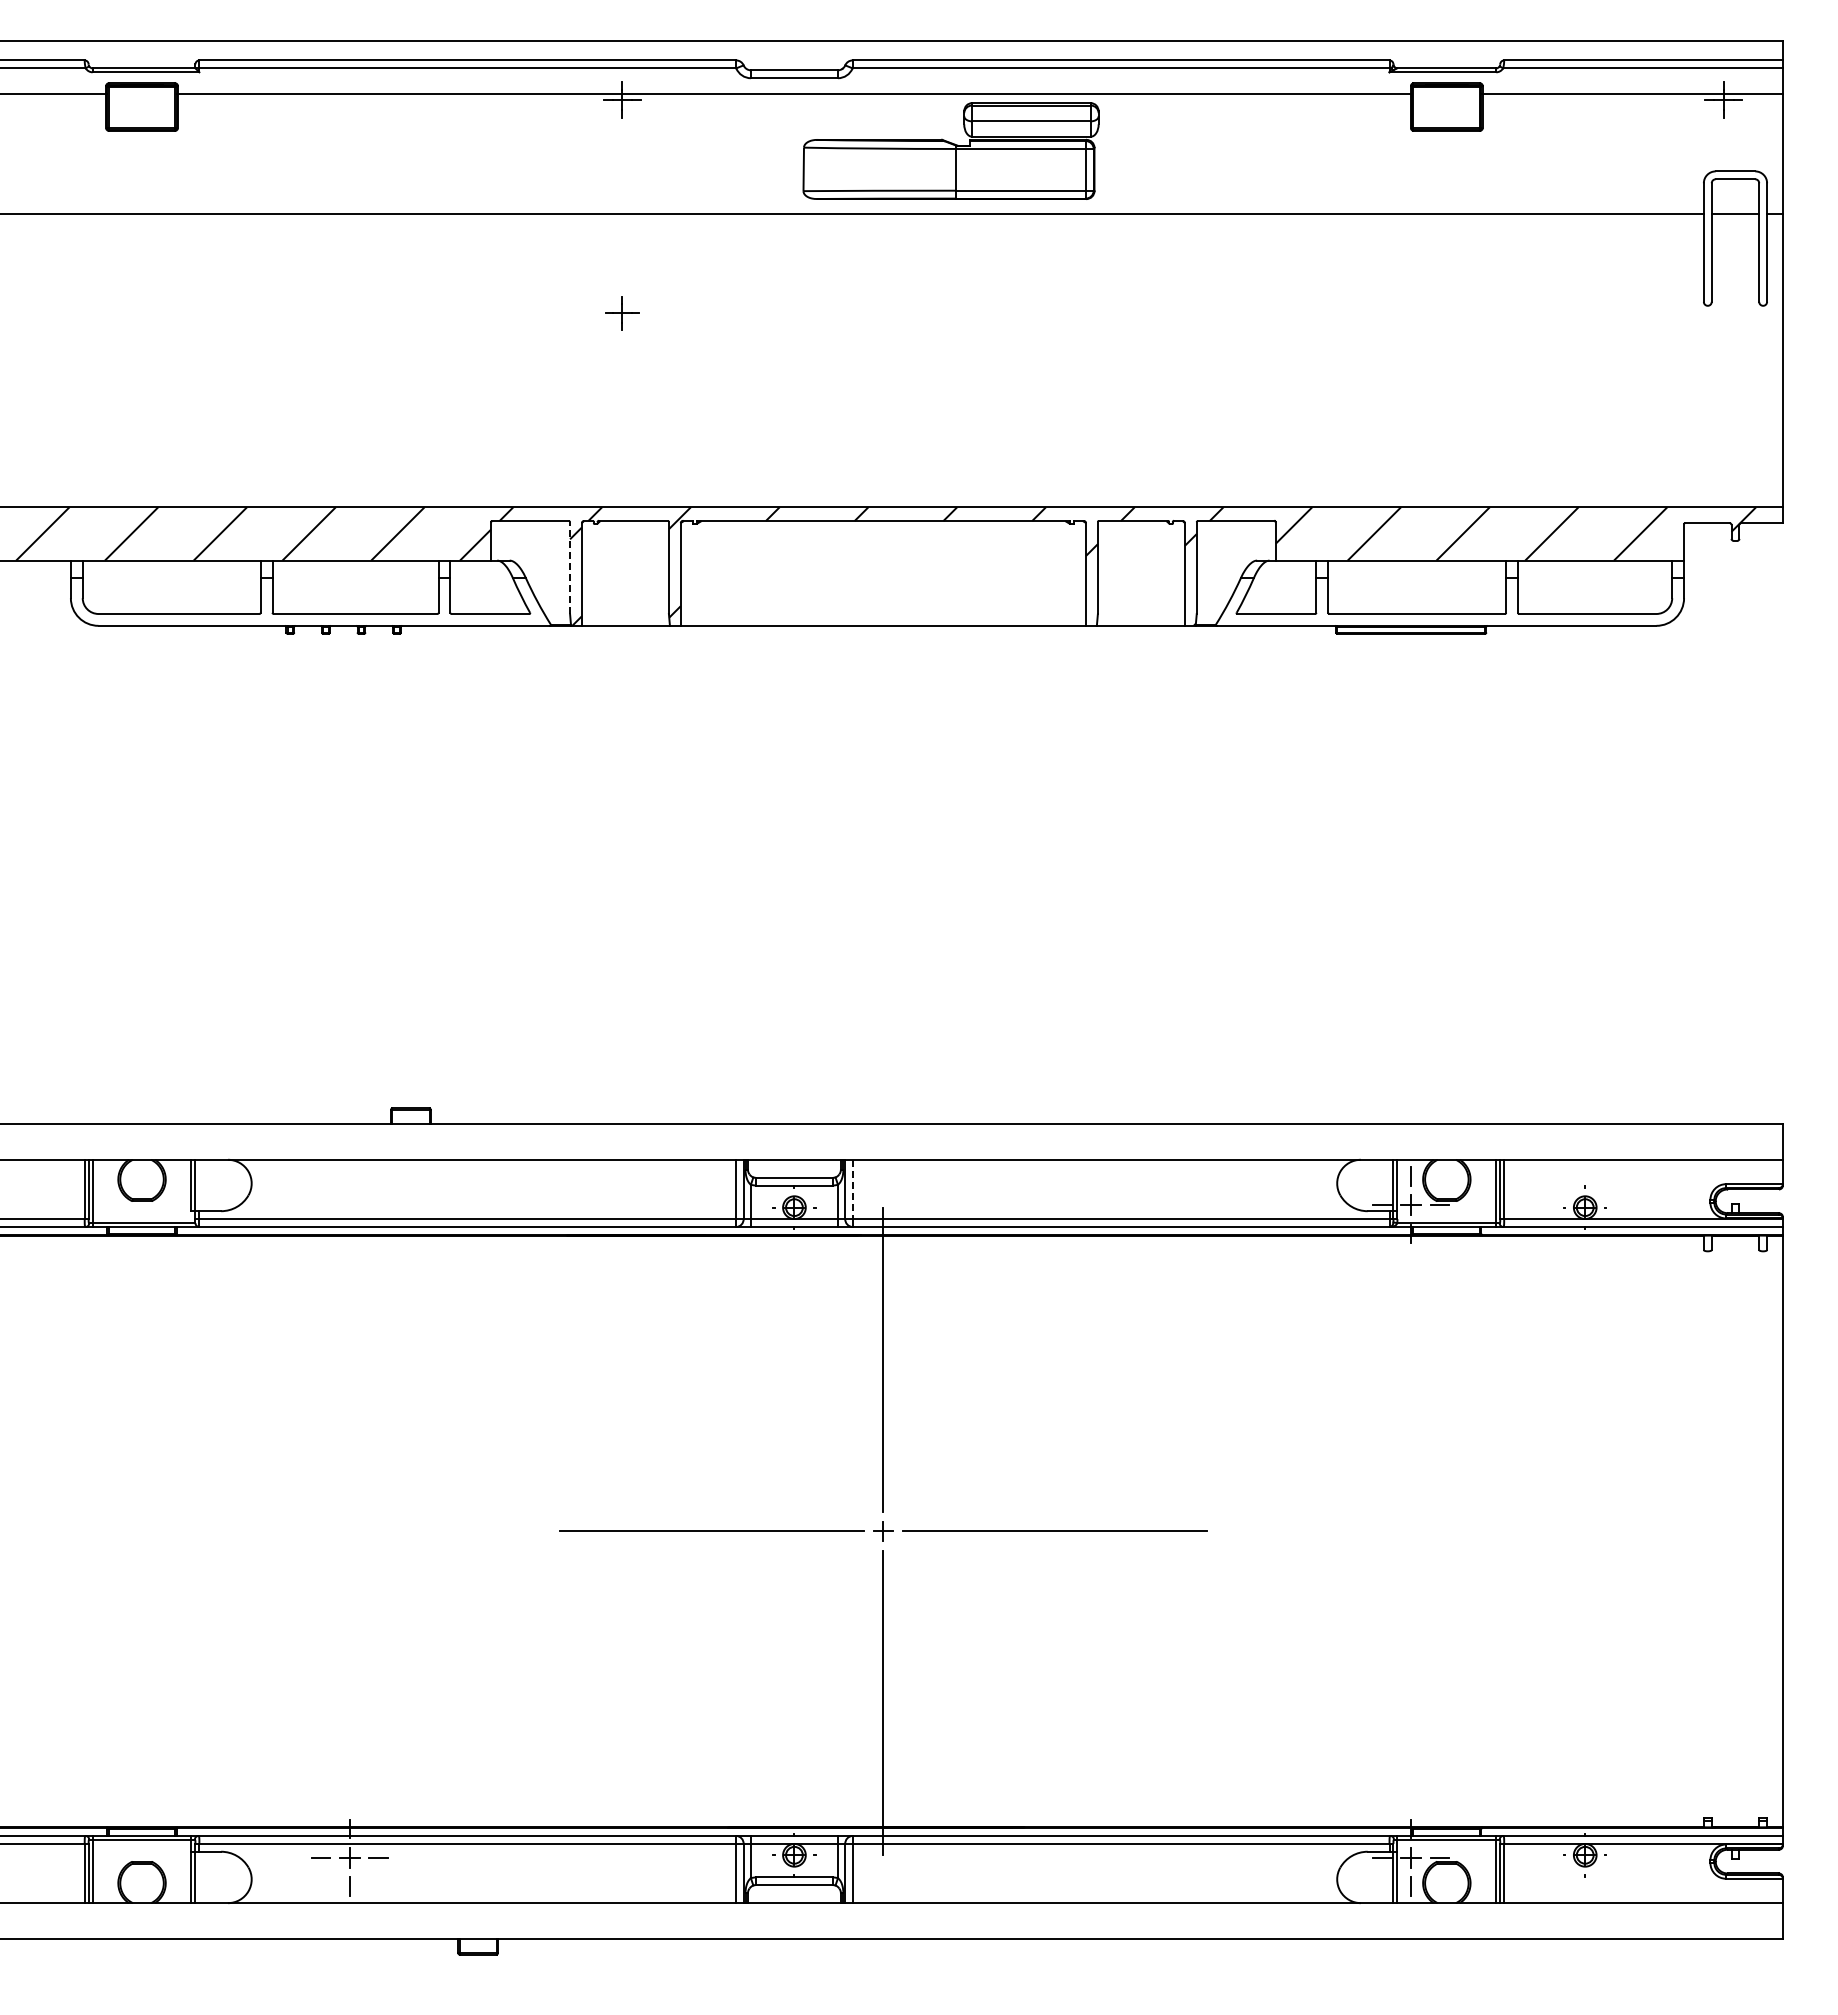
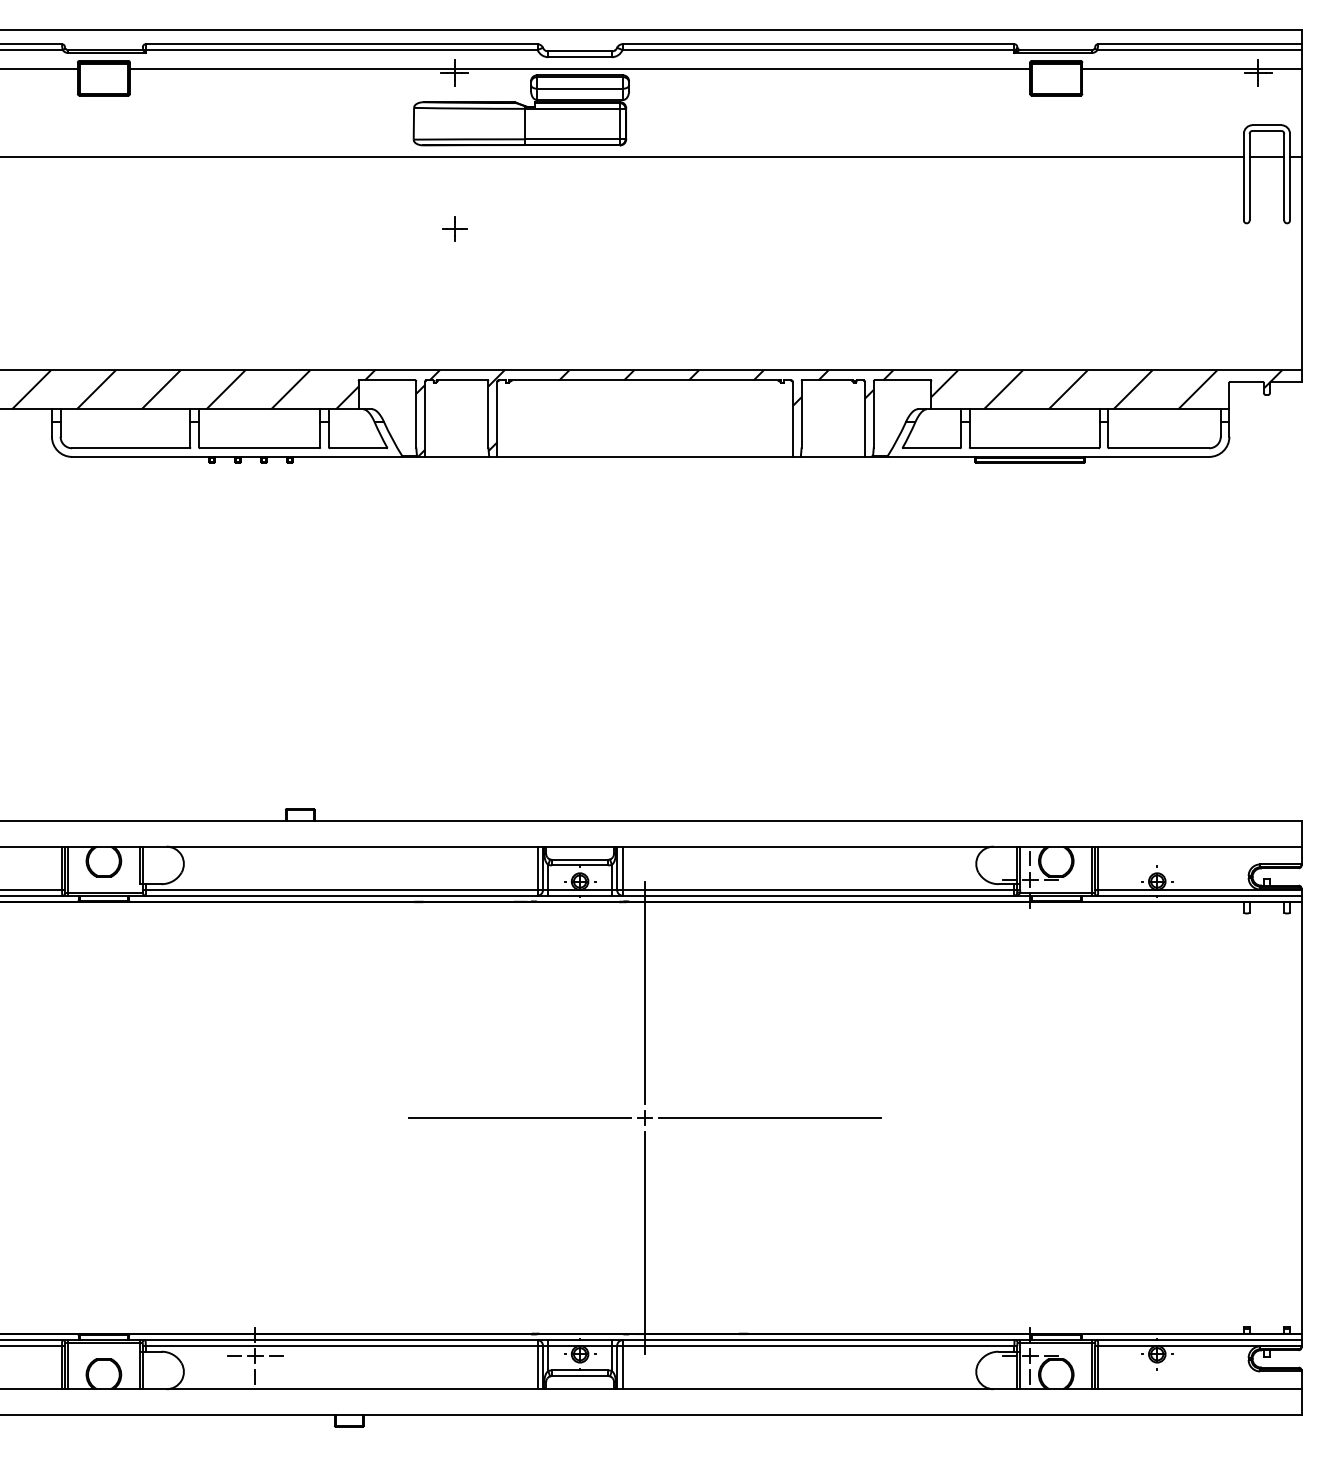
part: (950, 150) -> (521, 109), moved
line: (570, 568) -> (416, 415), dashed -> solid
line: (852, 1189) -> (622, 868), dashed -> solid

